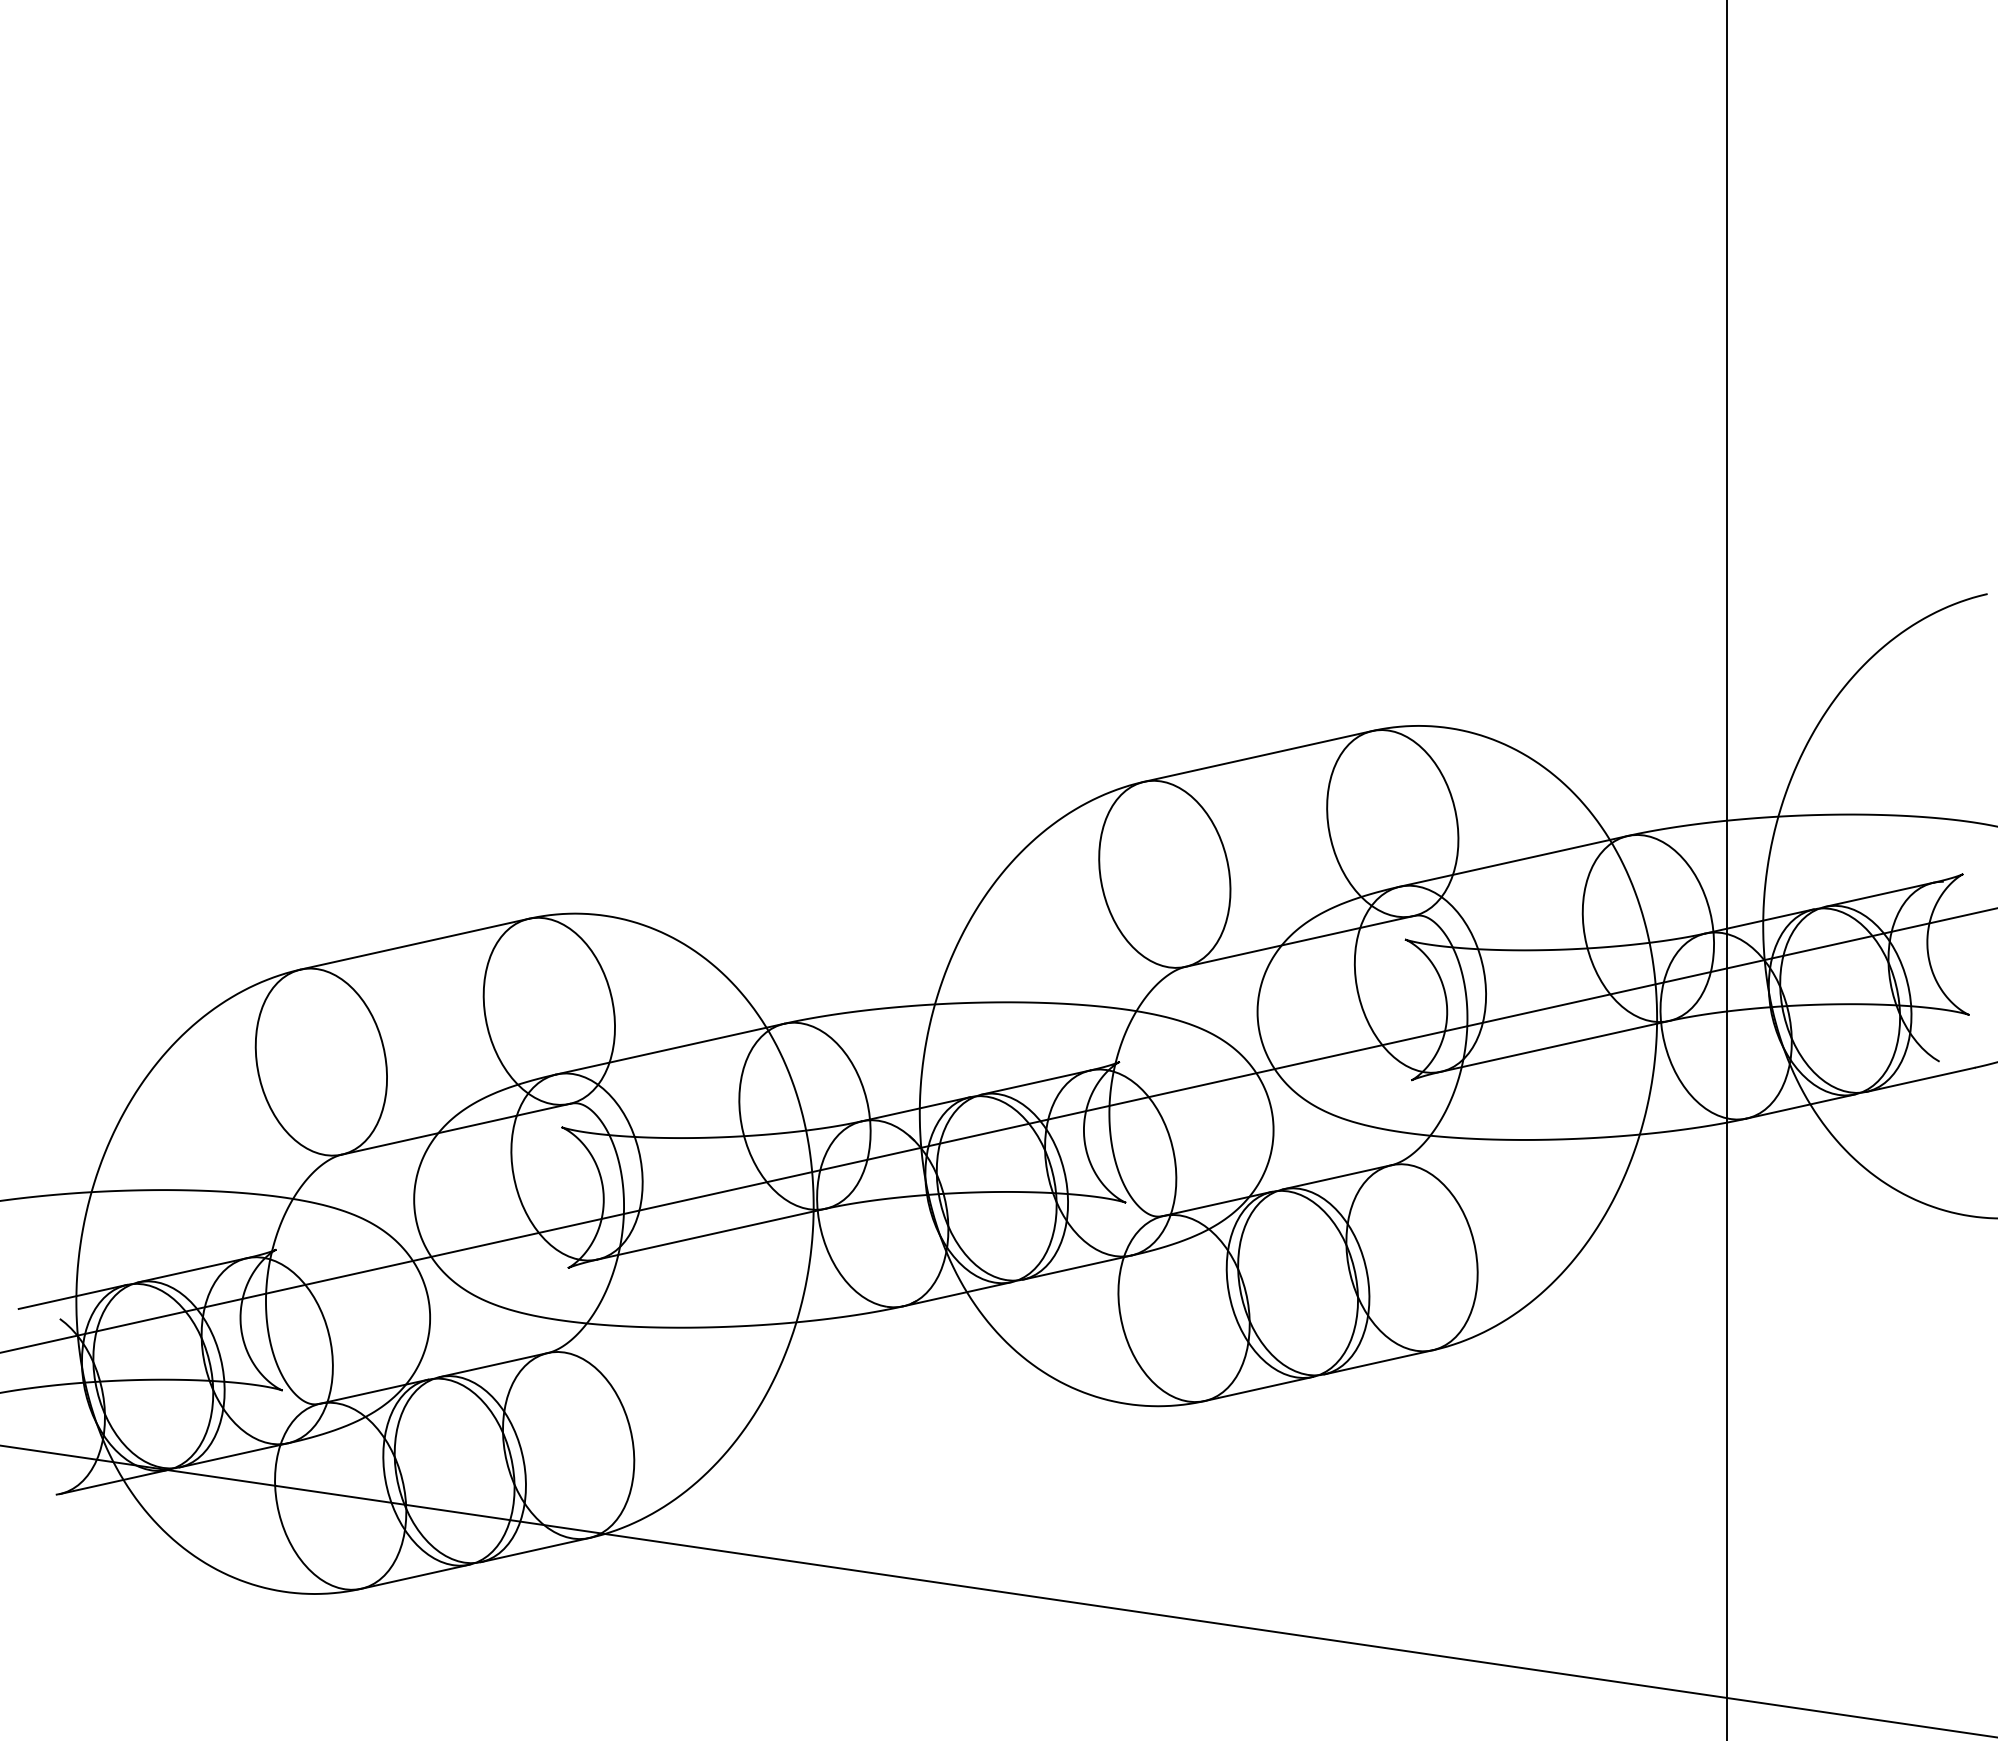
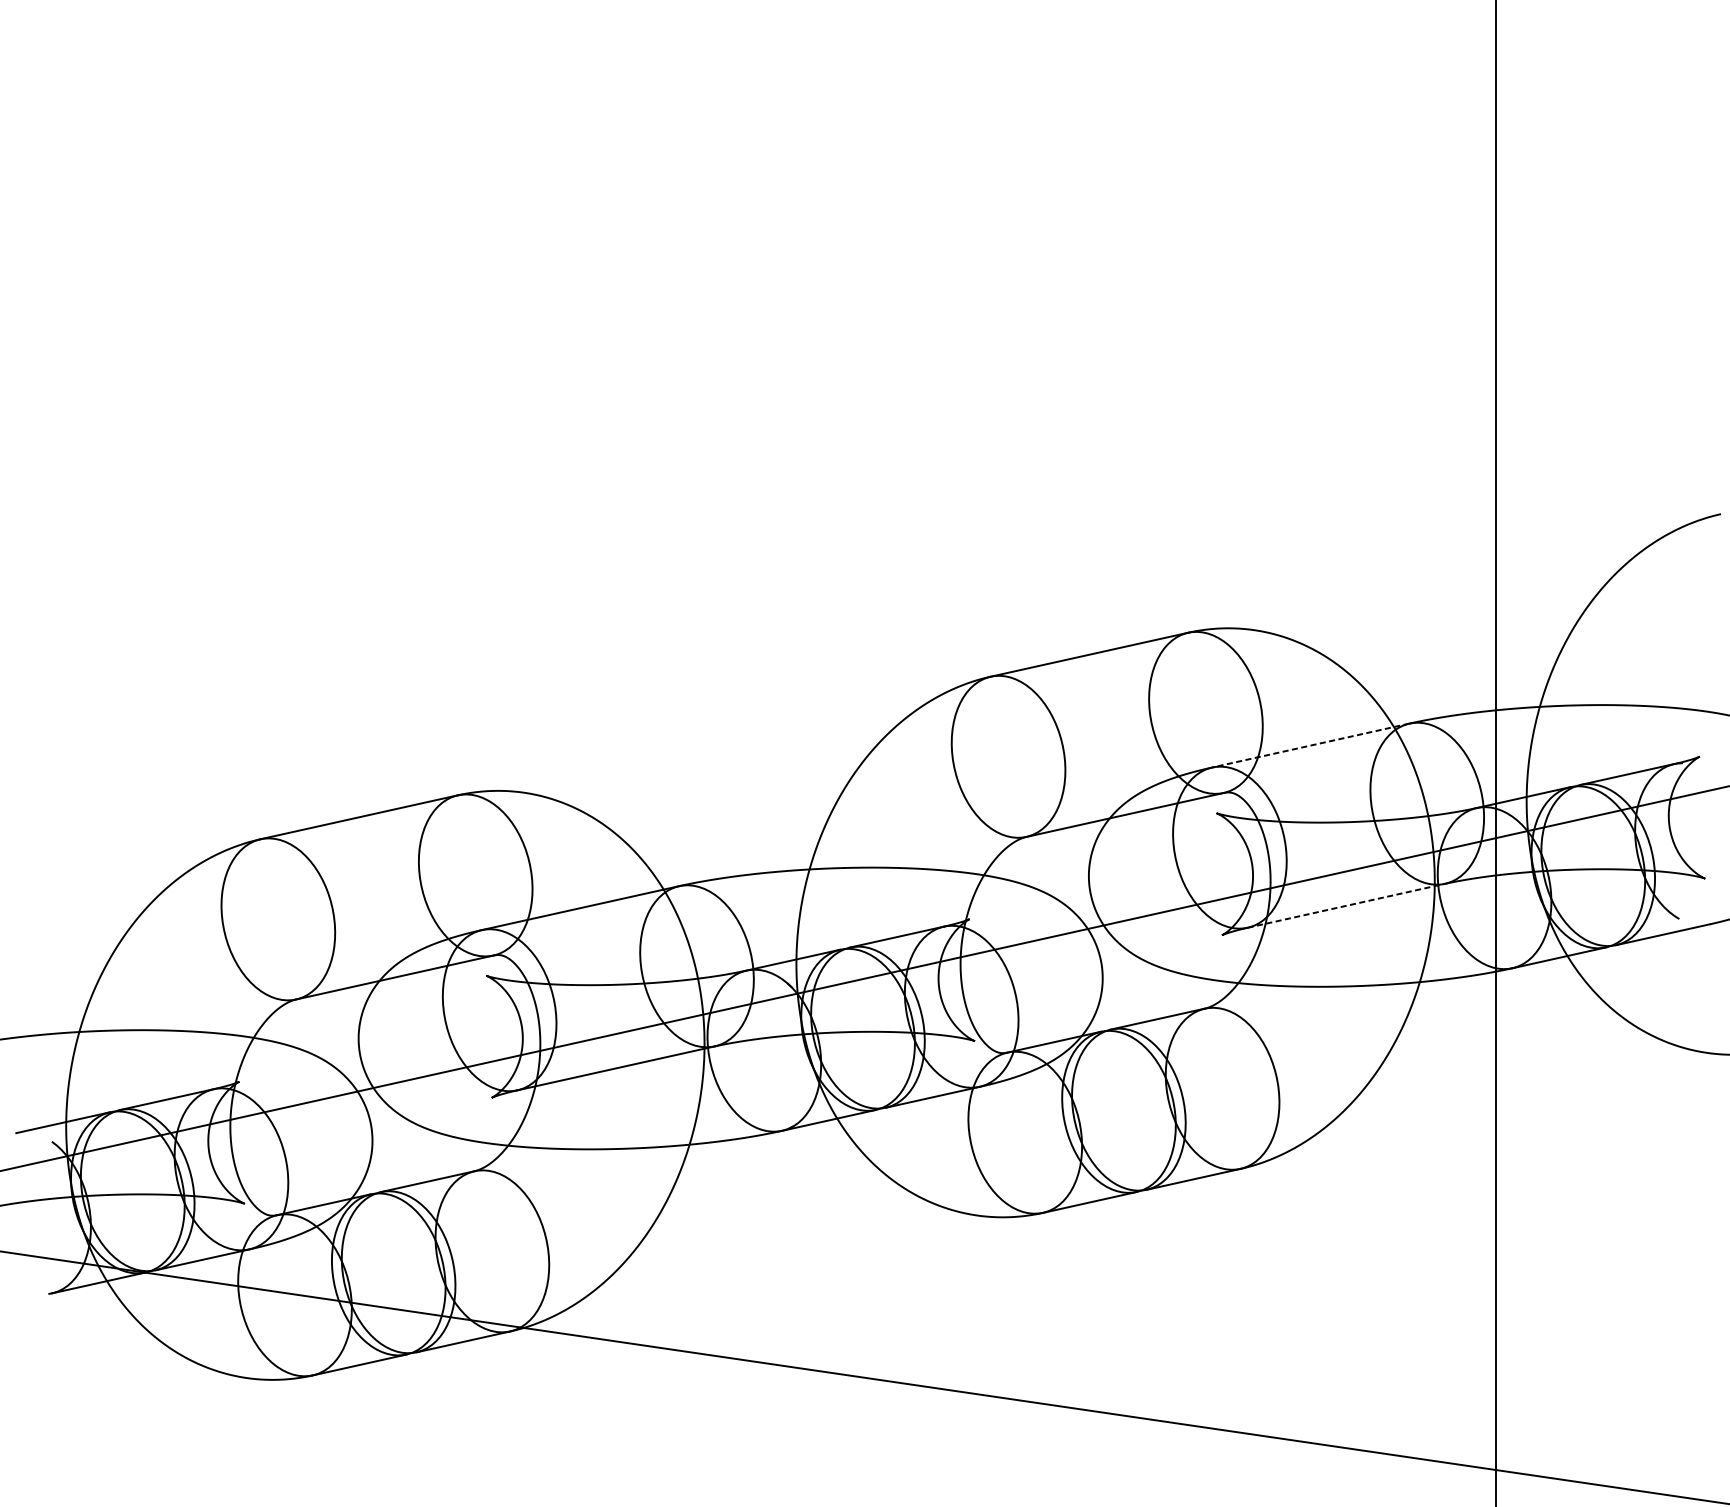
line: (1513, 861) -> (1310, 745), solid -> dashed
line: (1555, 1046) -> (1346, 905), solid -> dashed

